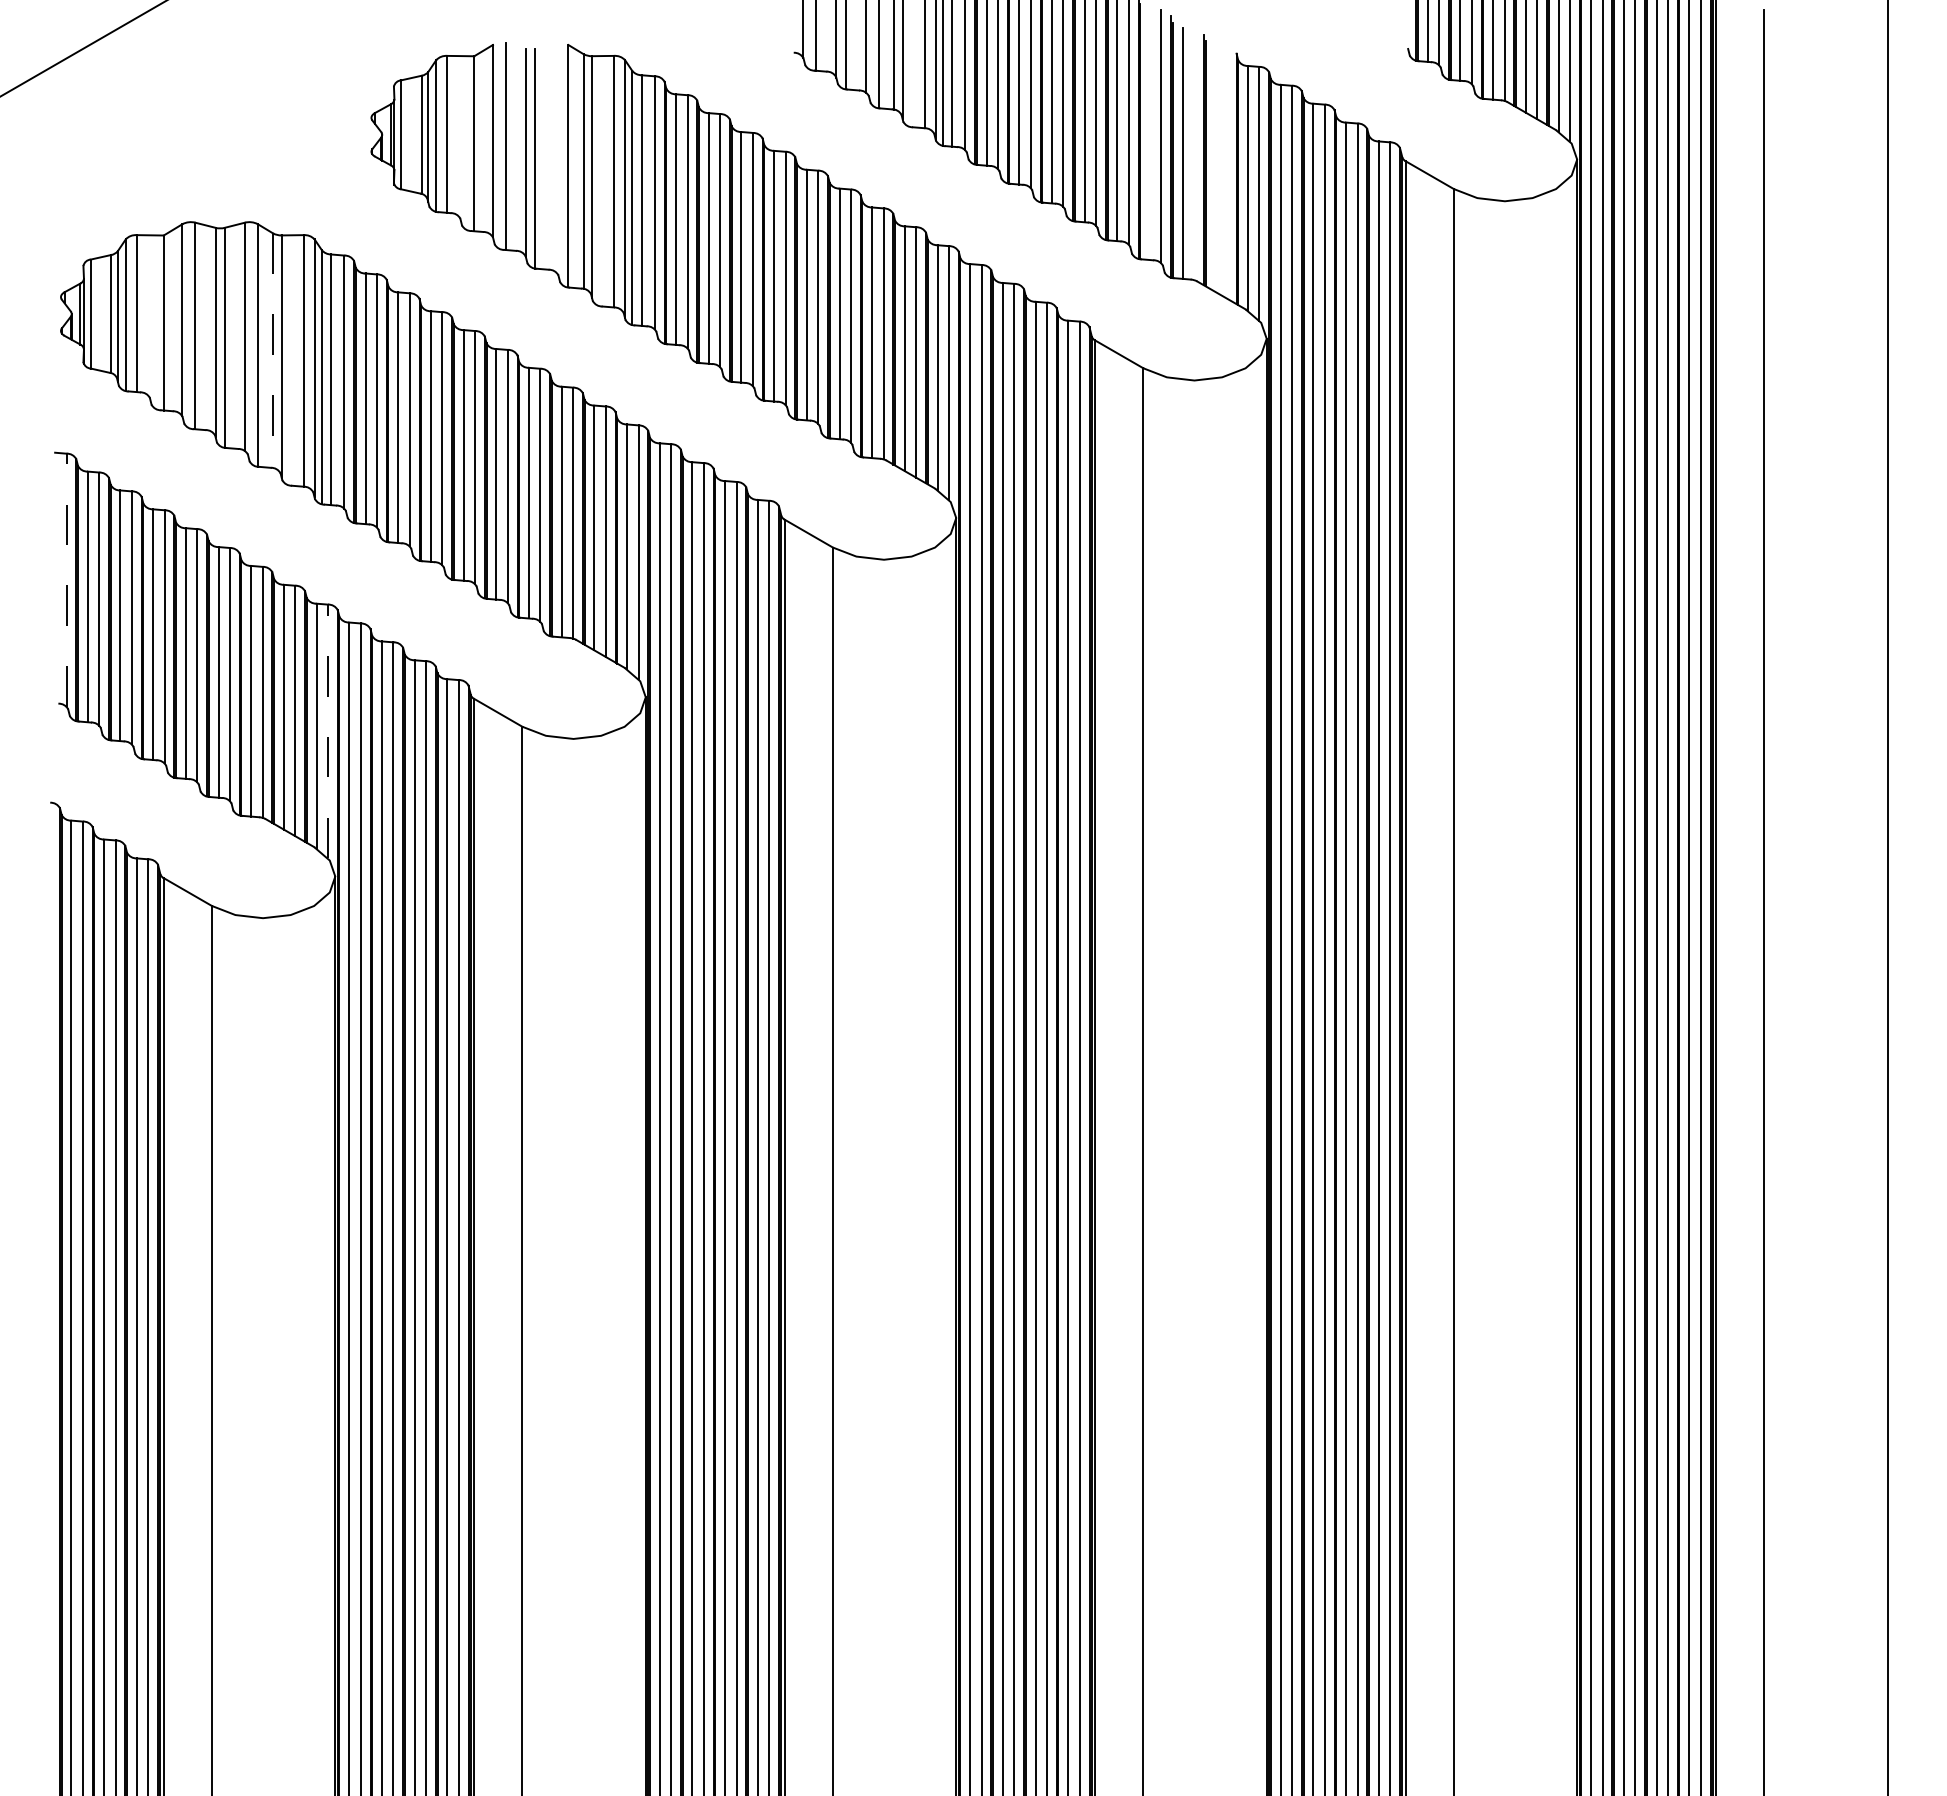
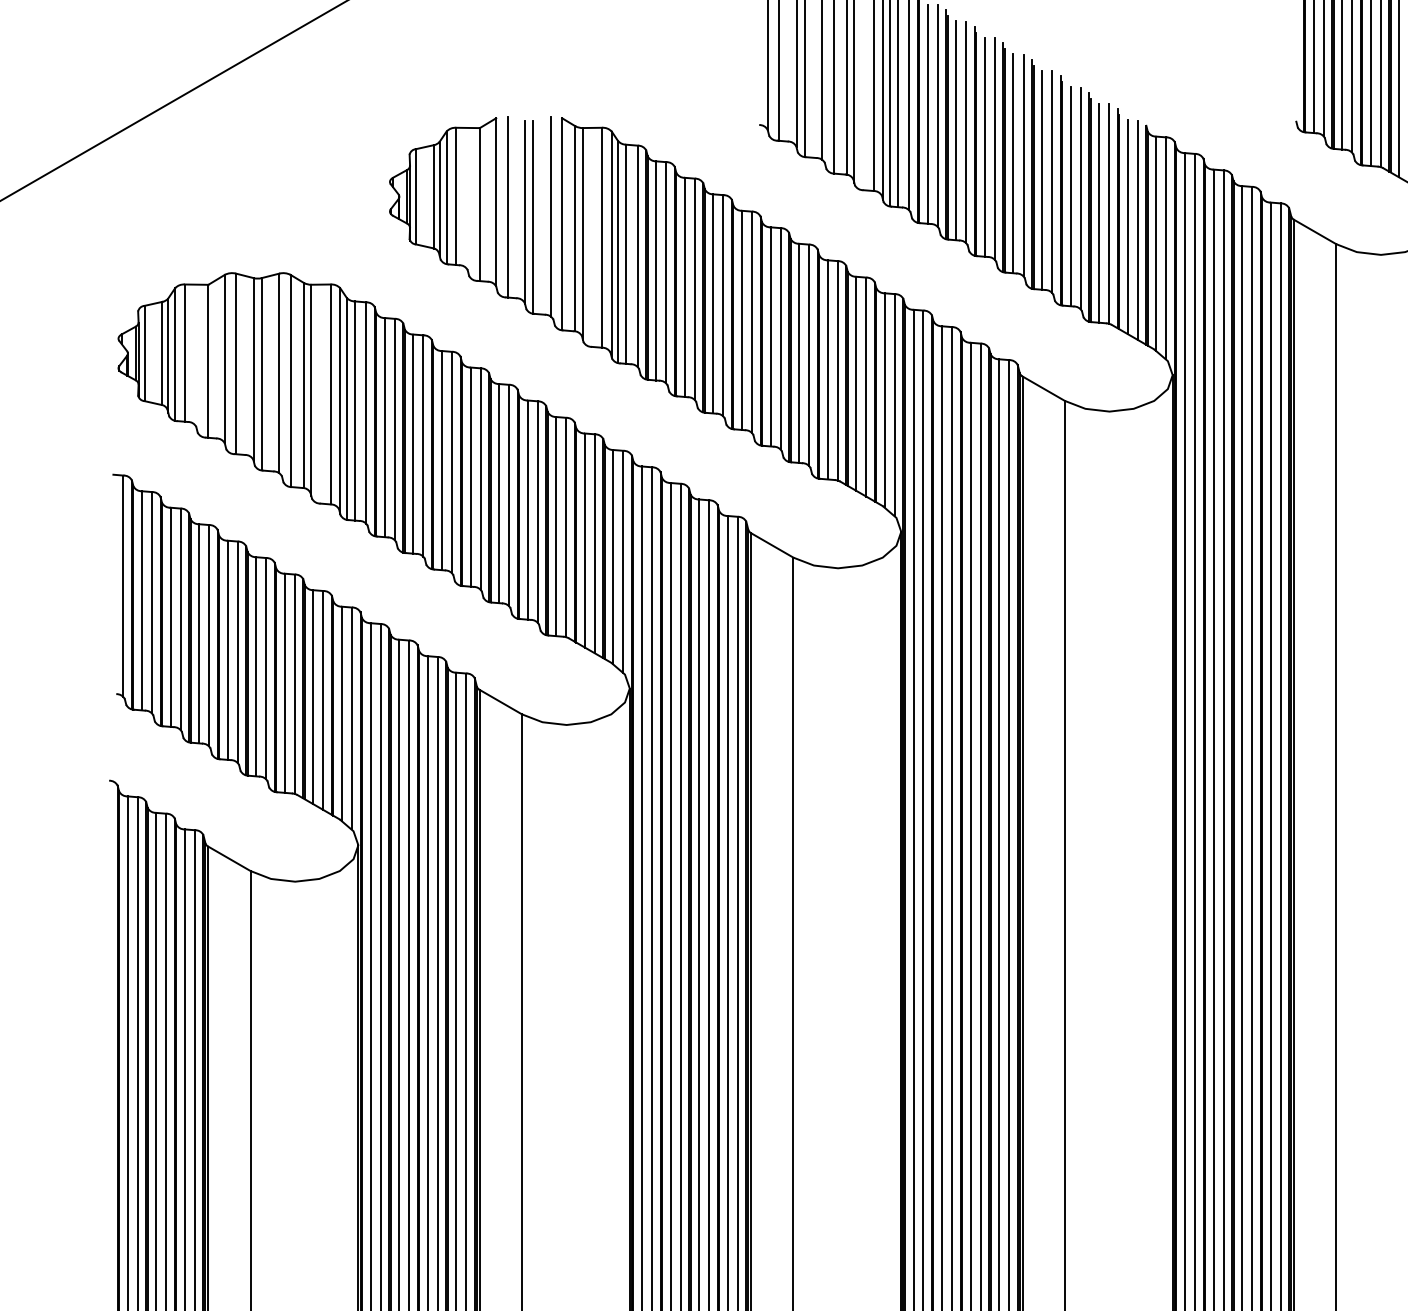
line: (1149, 134) -> (1070, 196), added
line: (1194, 154) -> (1109, 213), added
line: (555, 157) -> (550, 216), added
line: (1215, 169) -> (1127, 227), added
line: (1226, 173) -> (1137, 230), added
line: (273, 351) -> (304, 386), dashed -> solid
line: (66, 580) -> (123, 586), dashed -> solid
line: (328, 731) -> (352, 718), dashed -> solid

